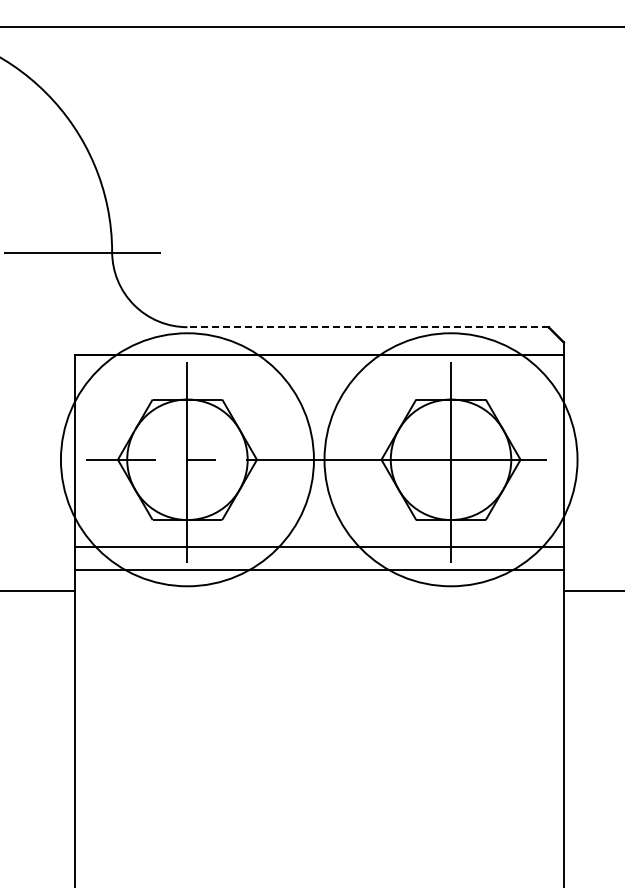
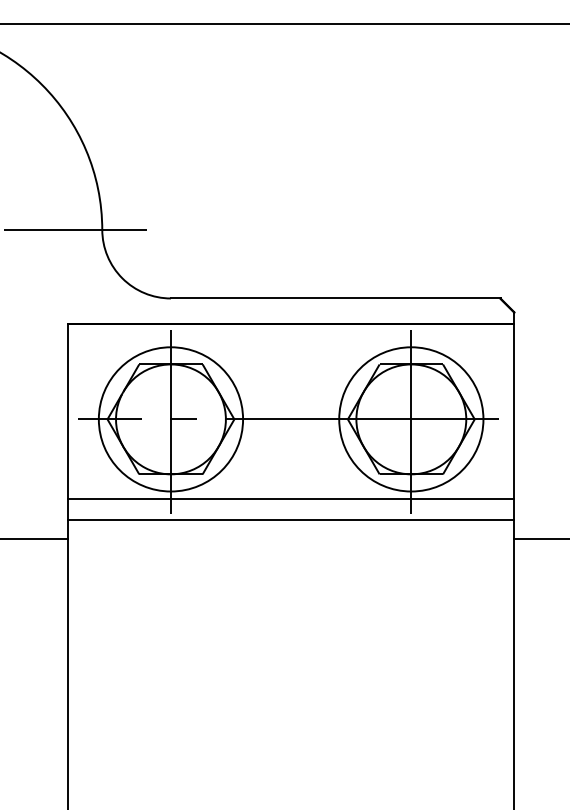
line: (368, 327) -> (336, 298), dashed -> solid
circle: (187, 459) -> (171, 419), size x0.62
circle: (450, 459) -> (410, 419), size x0.62

